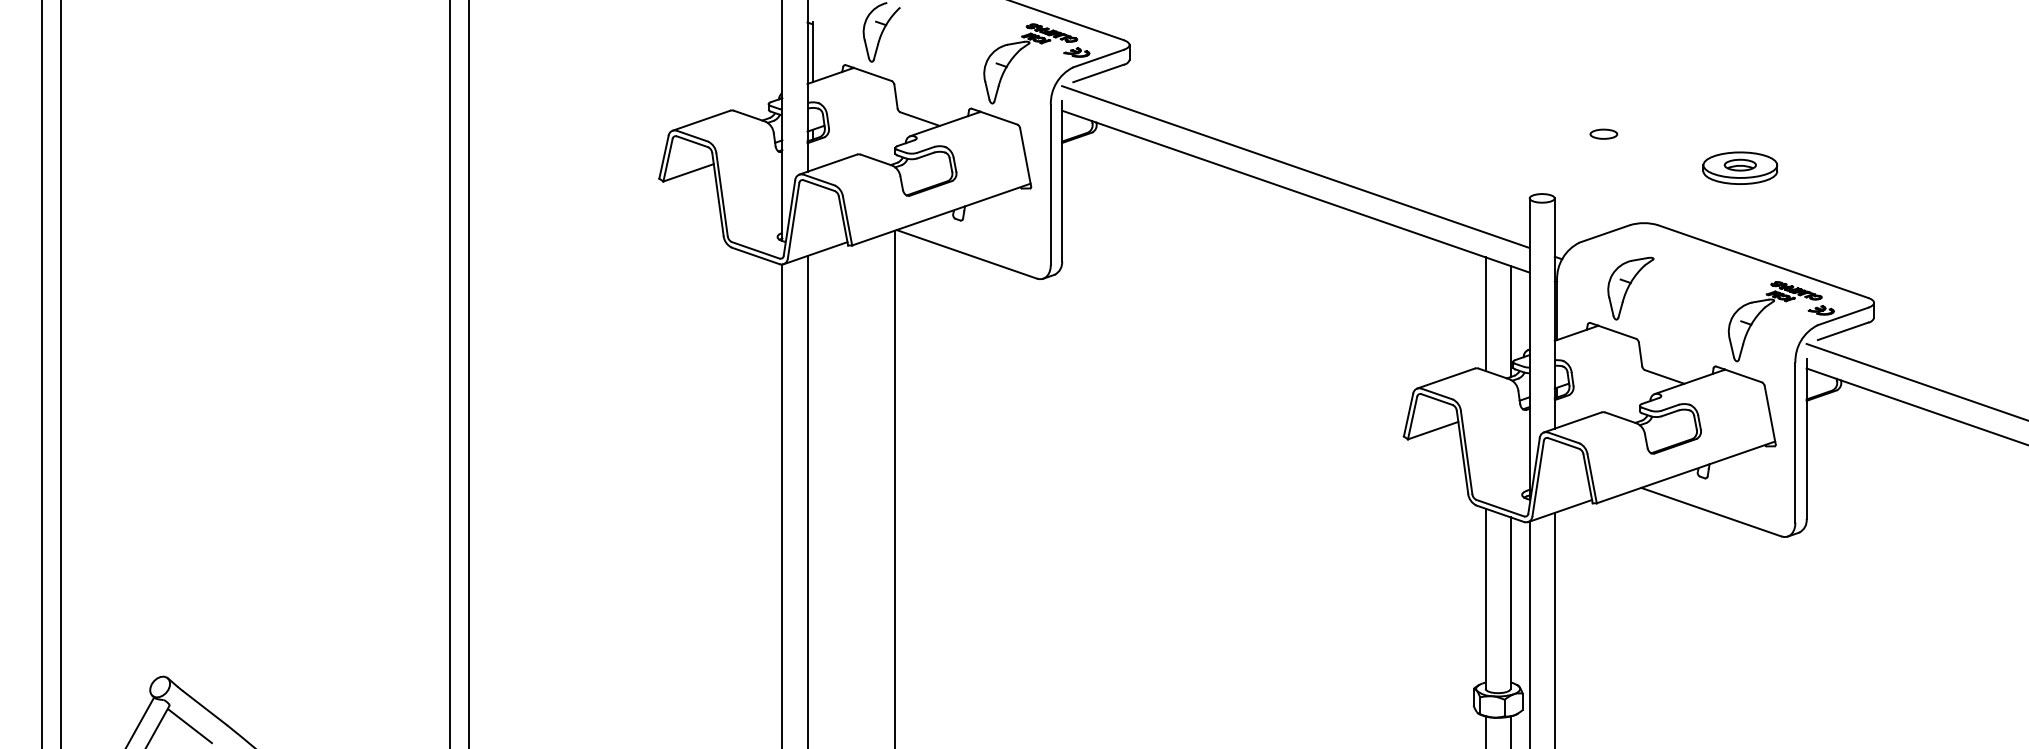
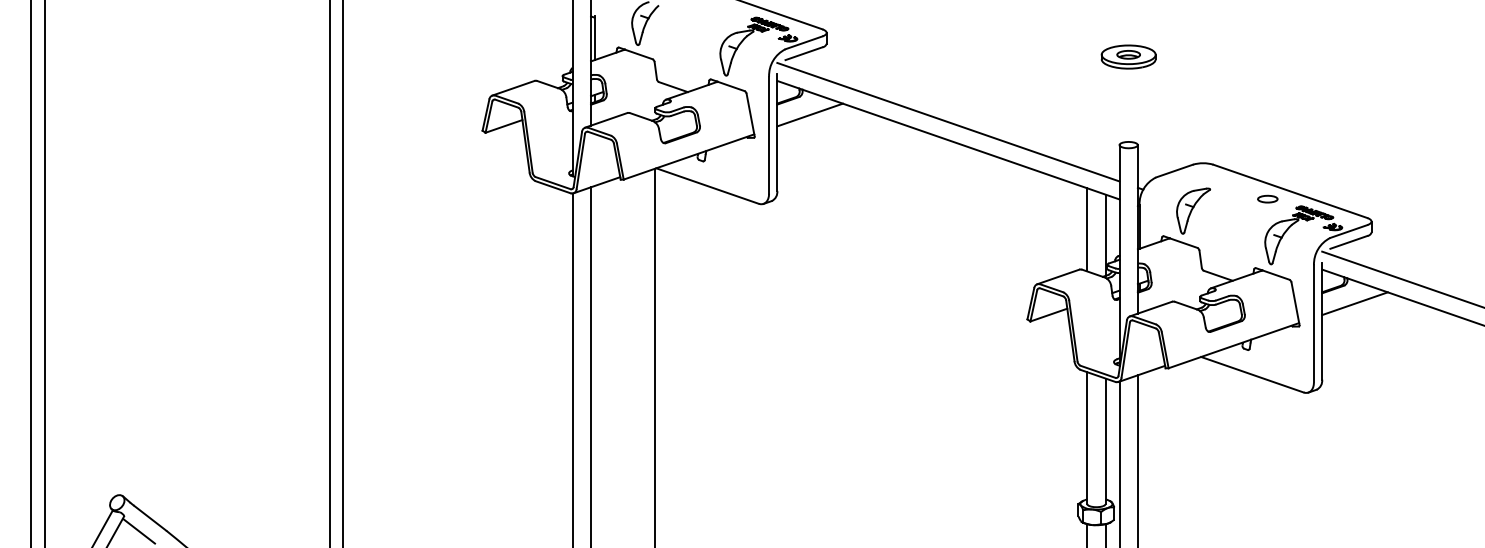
part: (1603, 133) -> (1267, 198), moved
line: (1106, 156) -> (809, 114), added
part: (1740, 167) -> (1128, 56), moved
line: (1850, 414) -> (1354, 303), added

